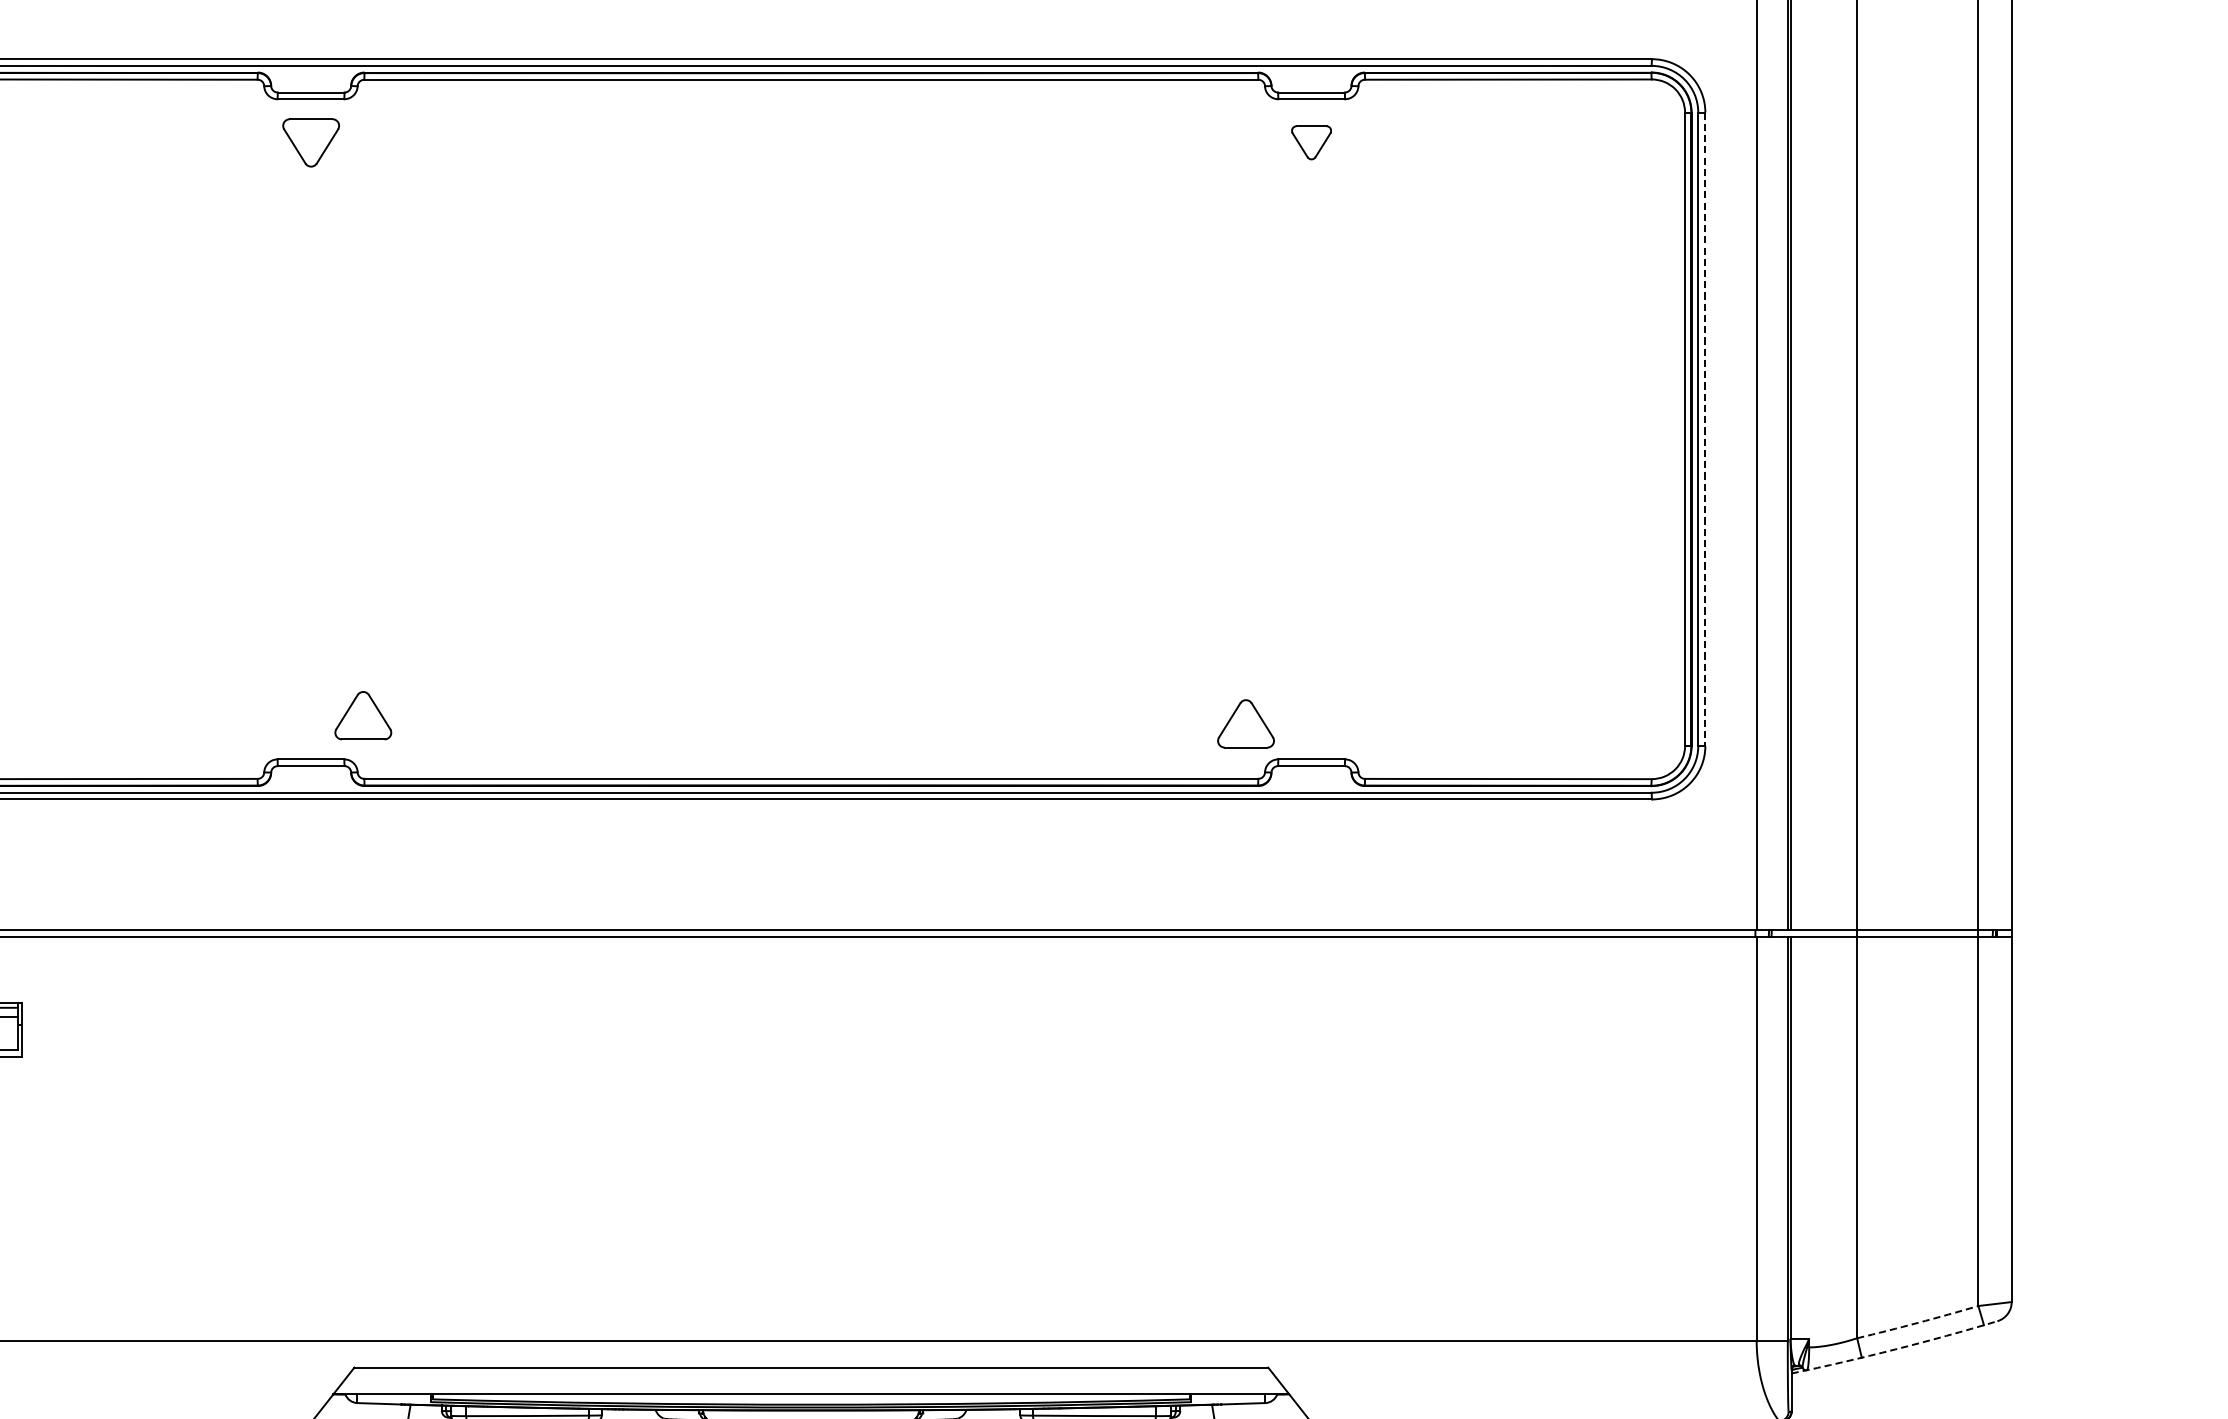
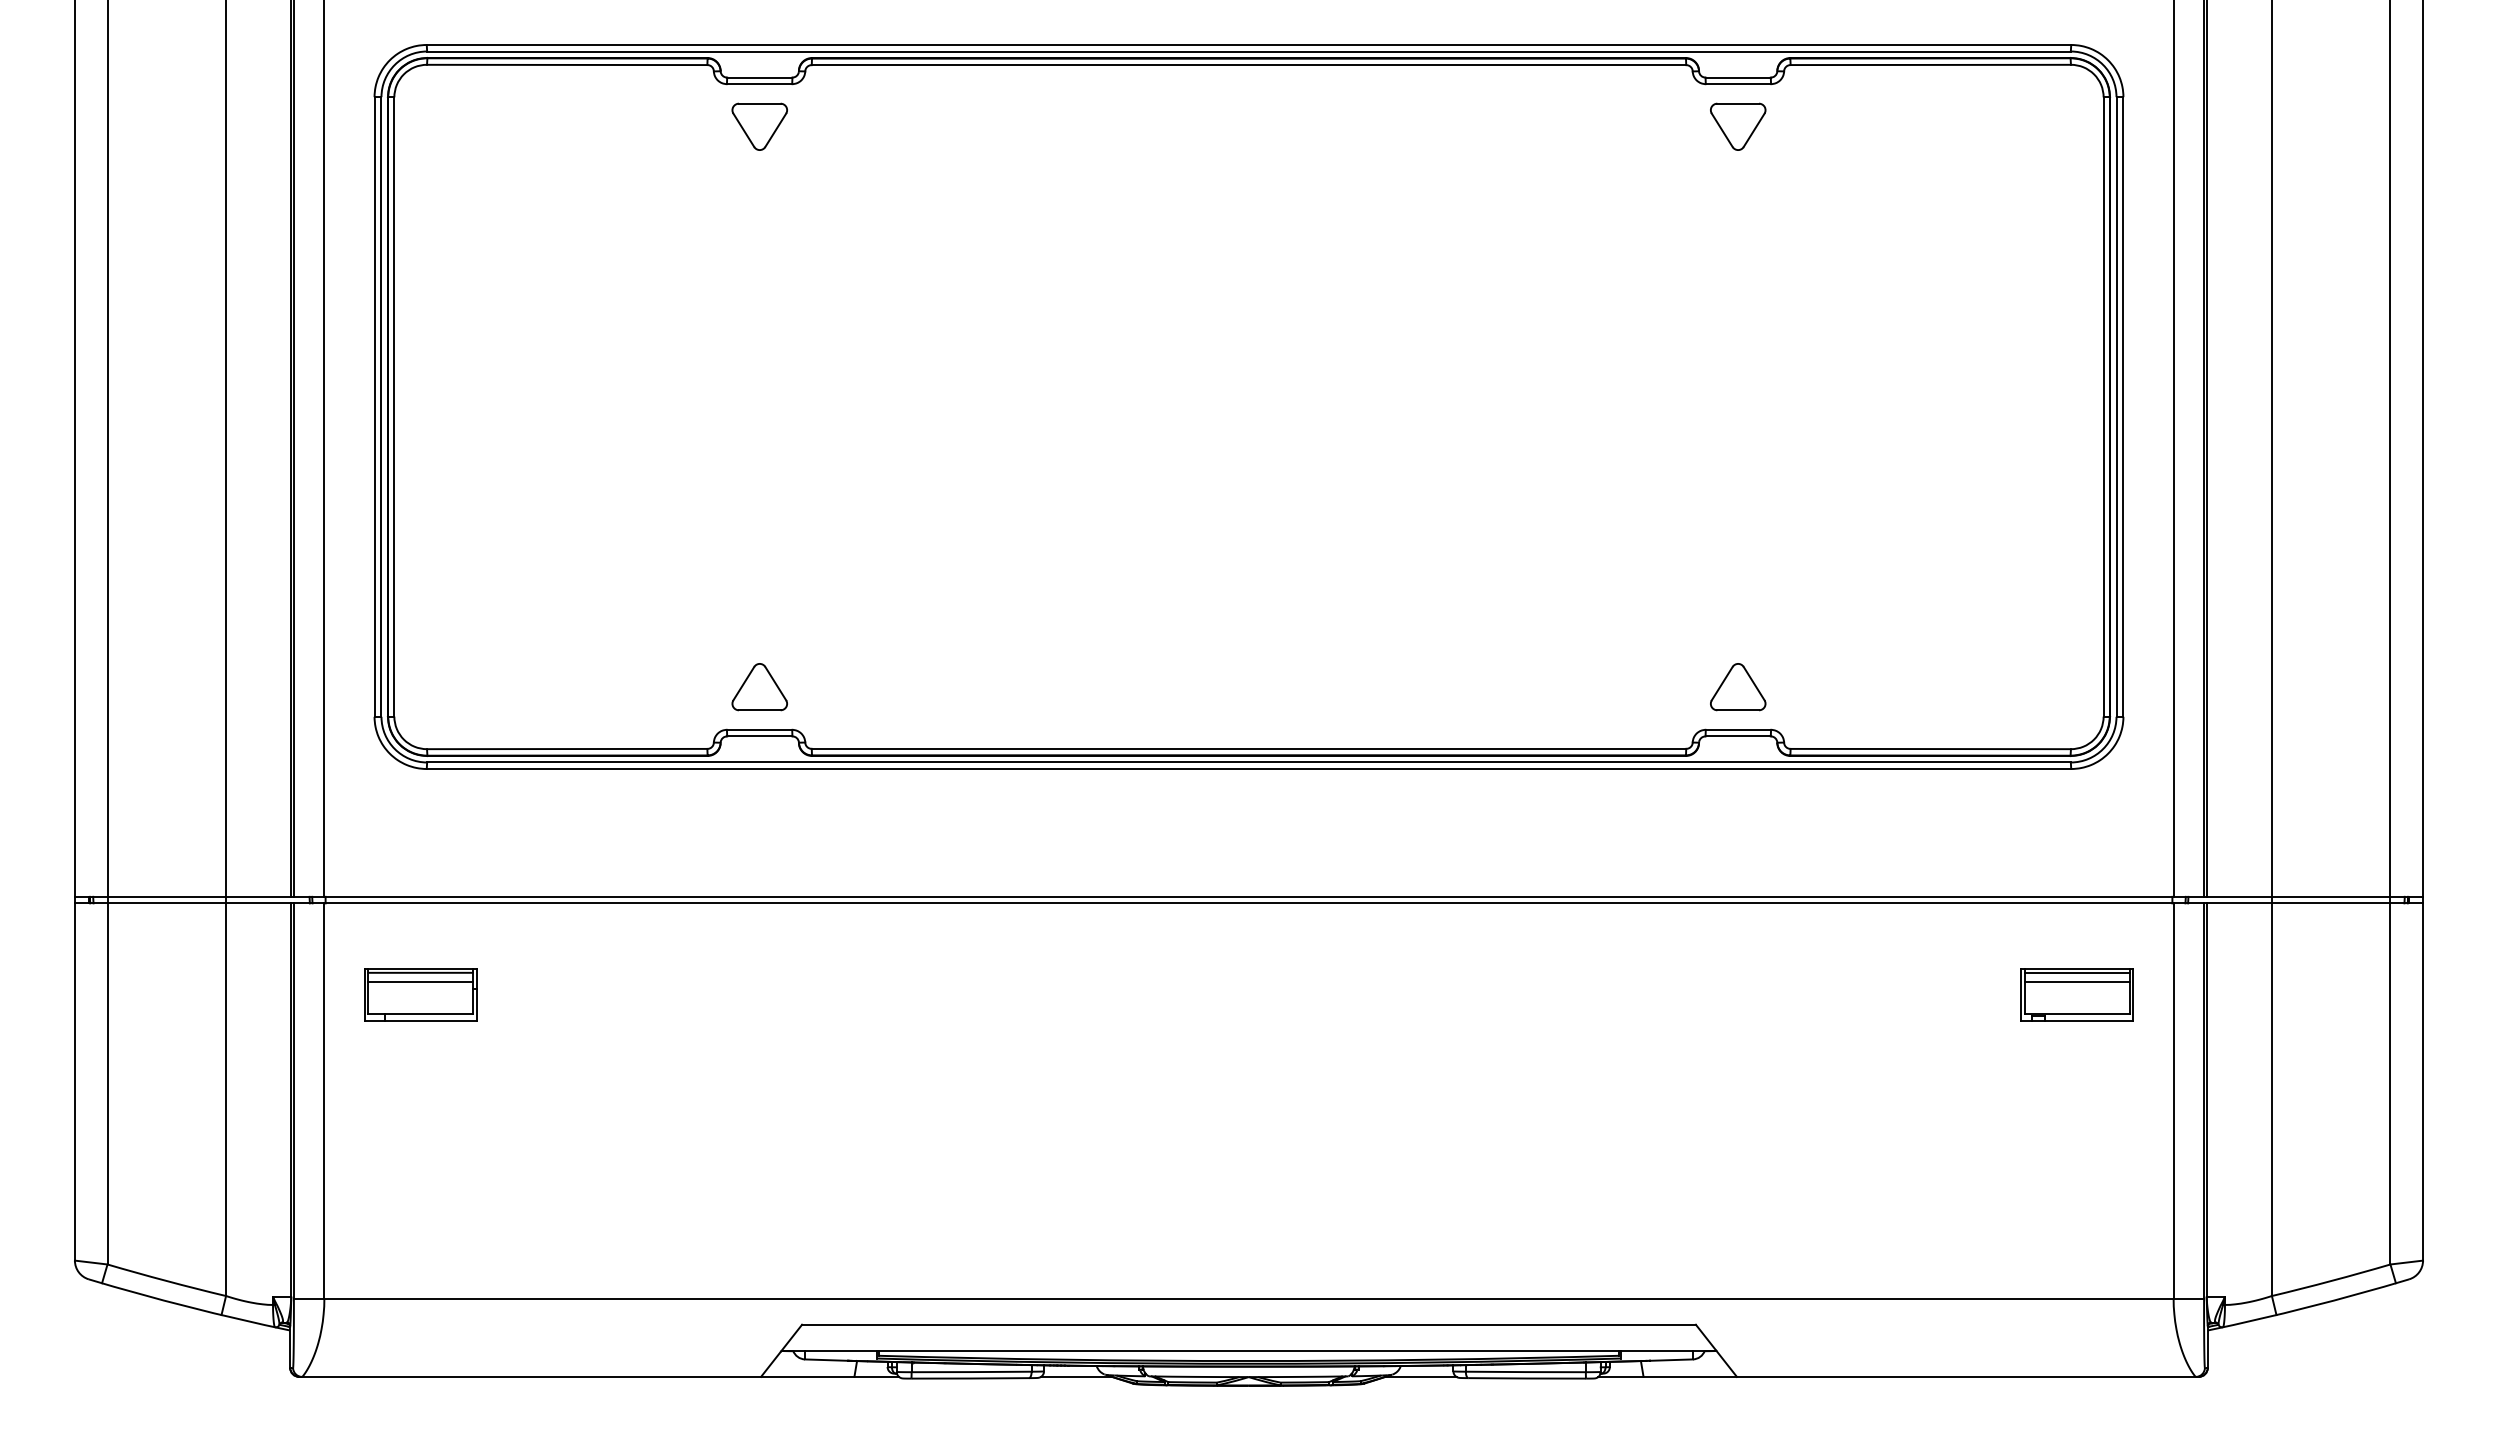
part: (1311, 142) -> (1738, 126), size x1.43
line: (1705, 429) -> (2123, 407), dashed -> solid
part: (363, 716) -> (759, 687), moved
part: (1246, 724) -> (1738, 687), moved
part: (1657, 1029) -> (2076, 994), added
arc: (1918, 1323) -> (2331, 1281), dashed -> solid
arc: (1895, 1349) -> (2309, 1307), dashed -> solid

